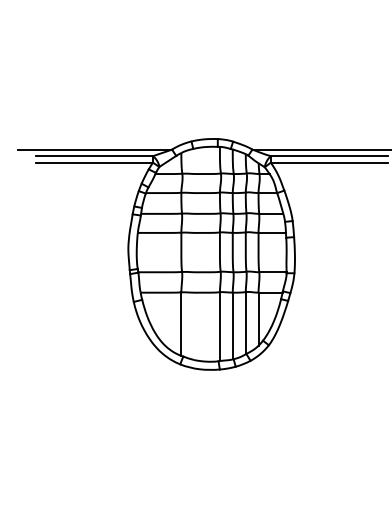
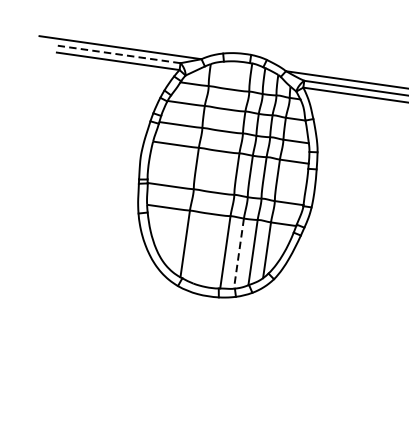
line: (94, 156) -> (119, 54), solid -> dashed
line: (232, 326) -> (238, 254), solid -> dashed

